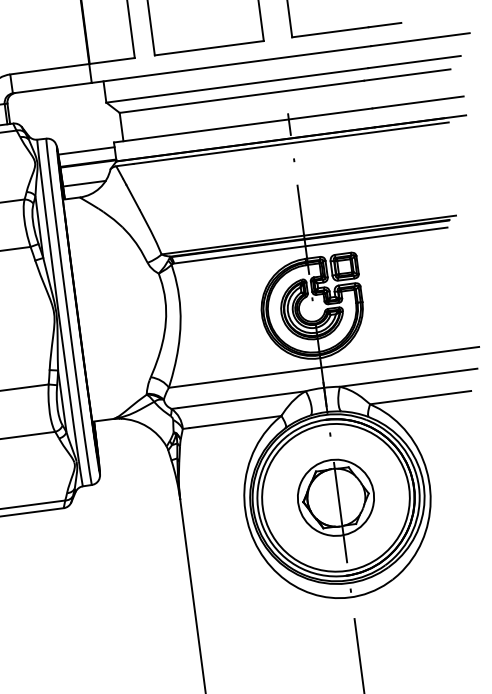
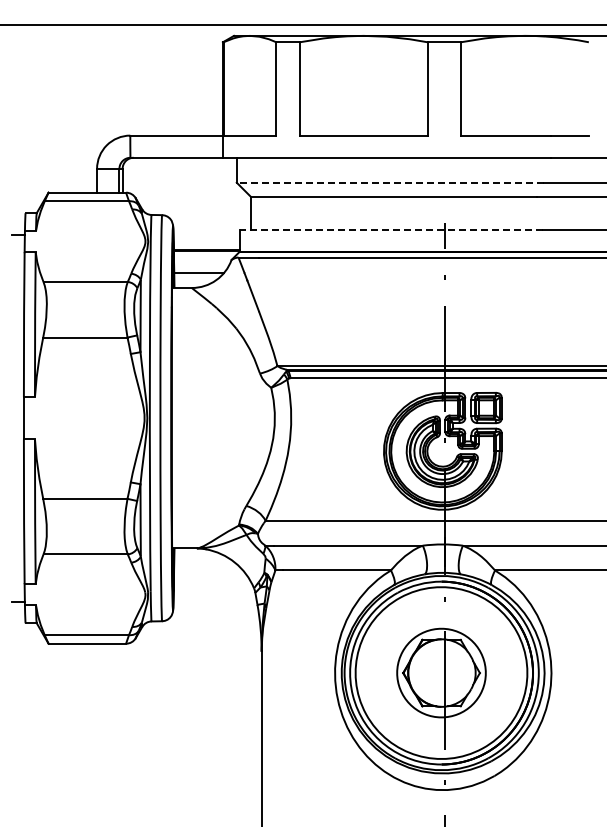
line: (237, 85) -> (390, 182), solid -> dashed
line: (243, 125) -> (391, 229), solid -> dashed
line: (86, 151) -> (206, 235), removed

